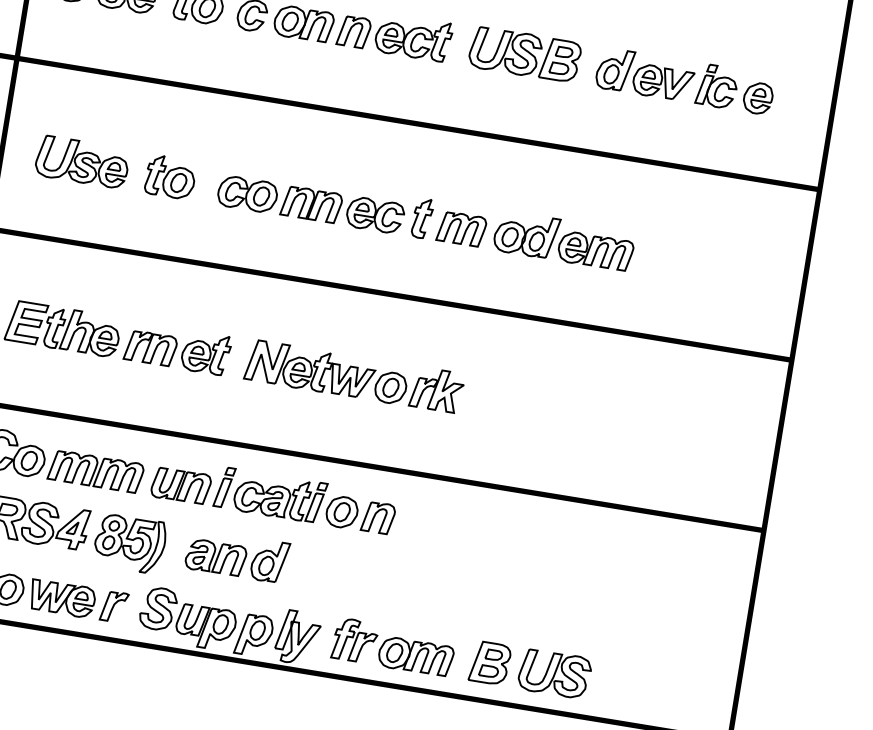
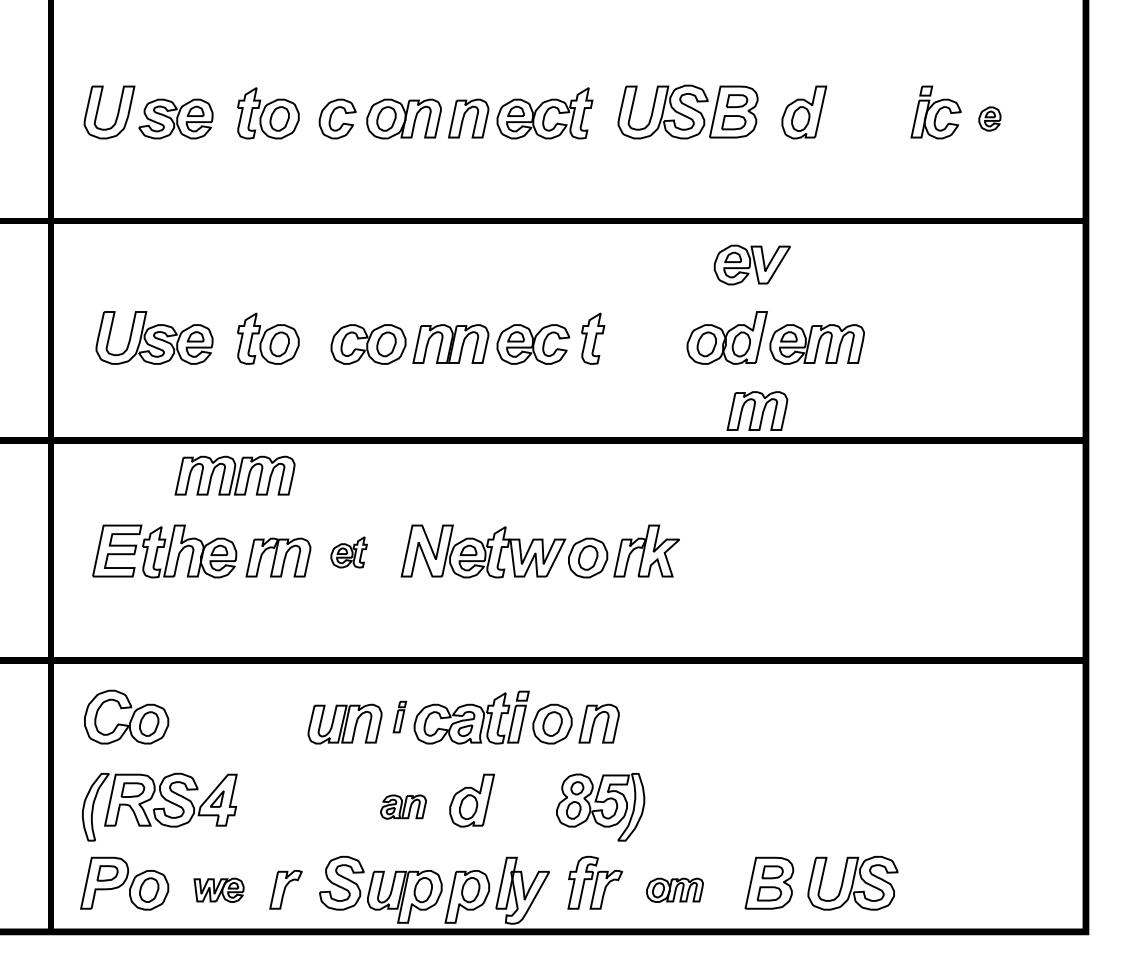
part: (662, 82) -> (751, 264), moved
part: (758, 97) -> (989, 118), size x0.6
part: (461, 228) -> (757, 410), moved
part: (205, 353) -> (348, 552), size x0.6
part: (95, 471) -> (234, 475), moved
part: (224, 486) -> (399, 716), size x0.6
part: (129, 543) -> (600, 807), moved
part: (216, 557) -> (403, 806), size x0.6
part: (61, 598) -> (218, 890), size x0.6
part: (415, 656) -> (674, 890), size x0.6

